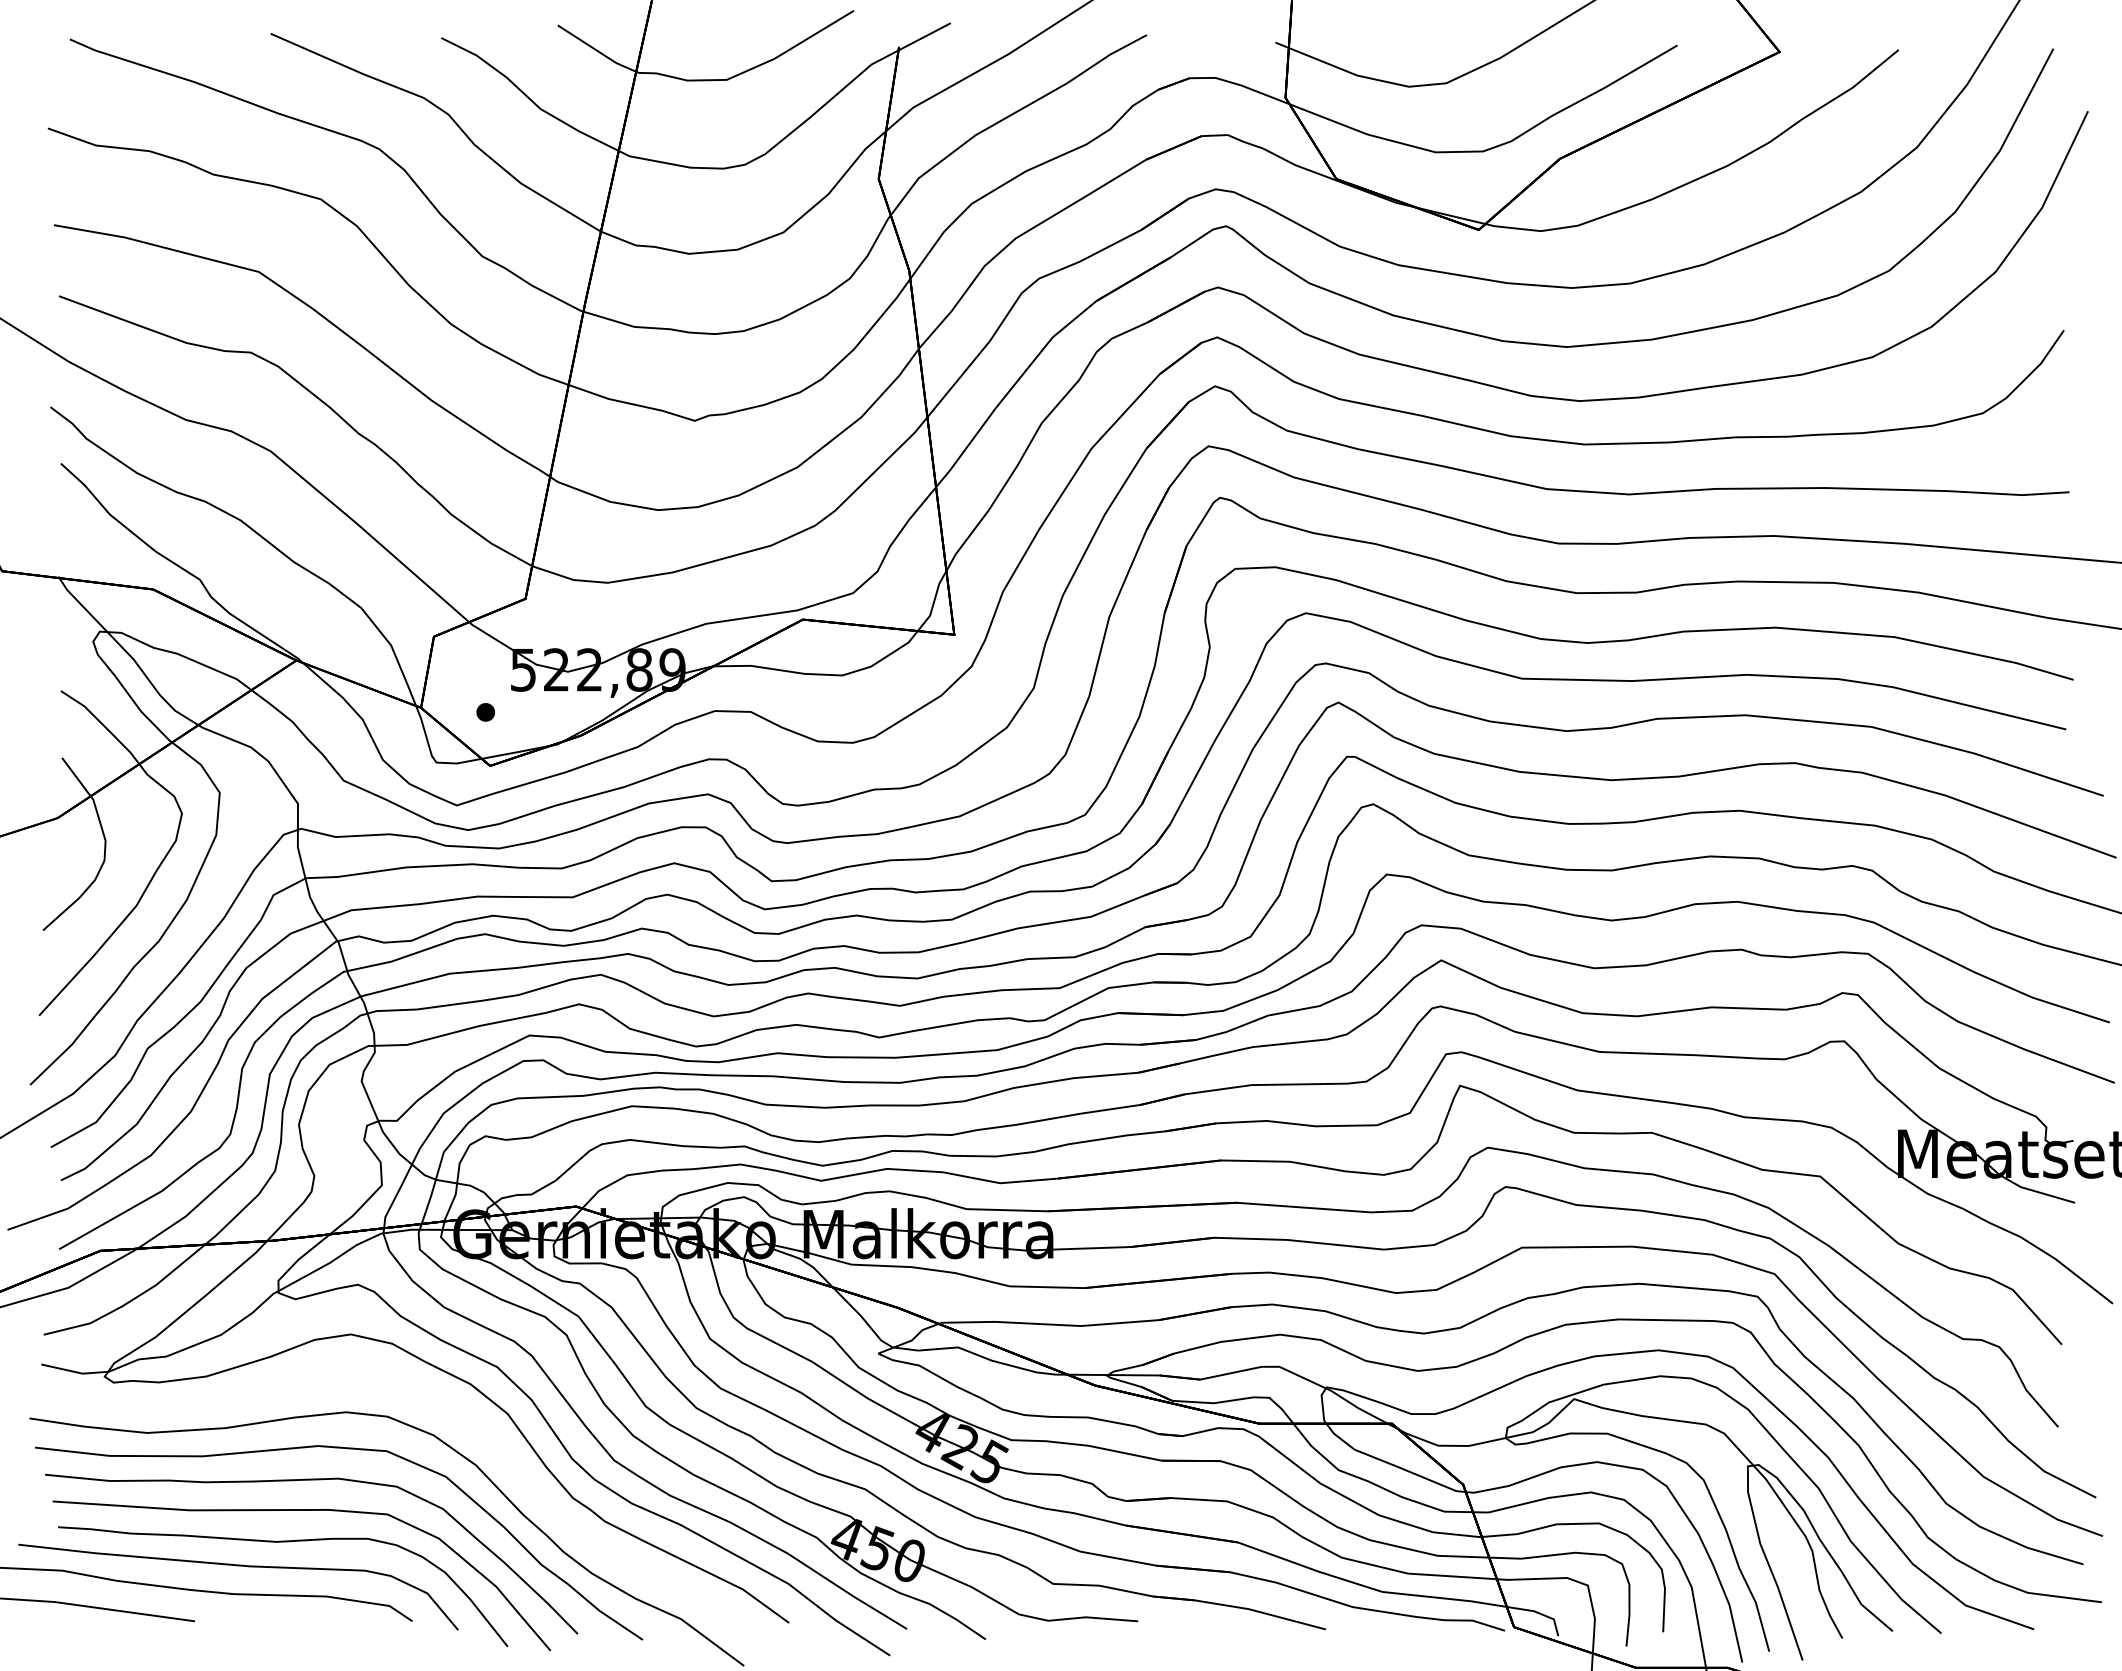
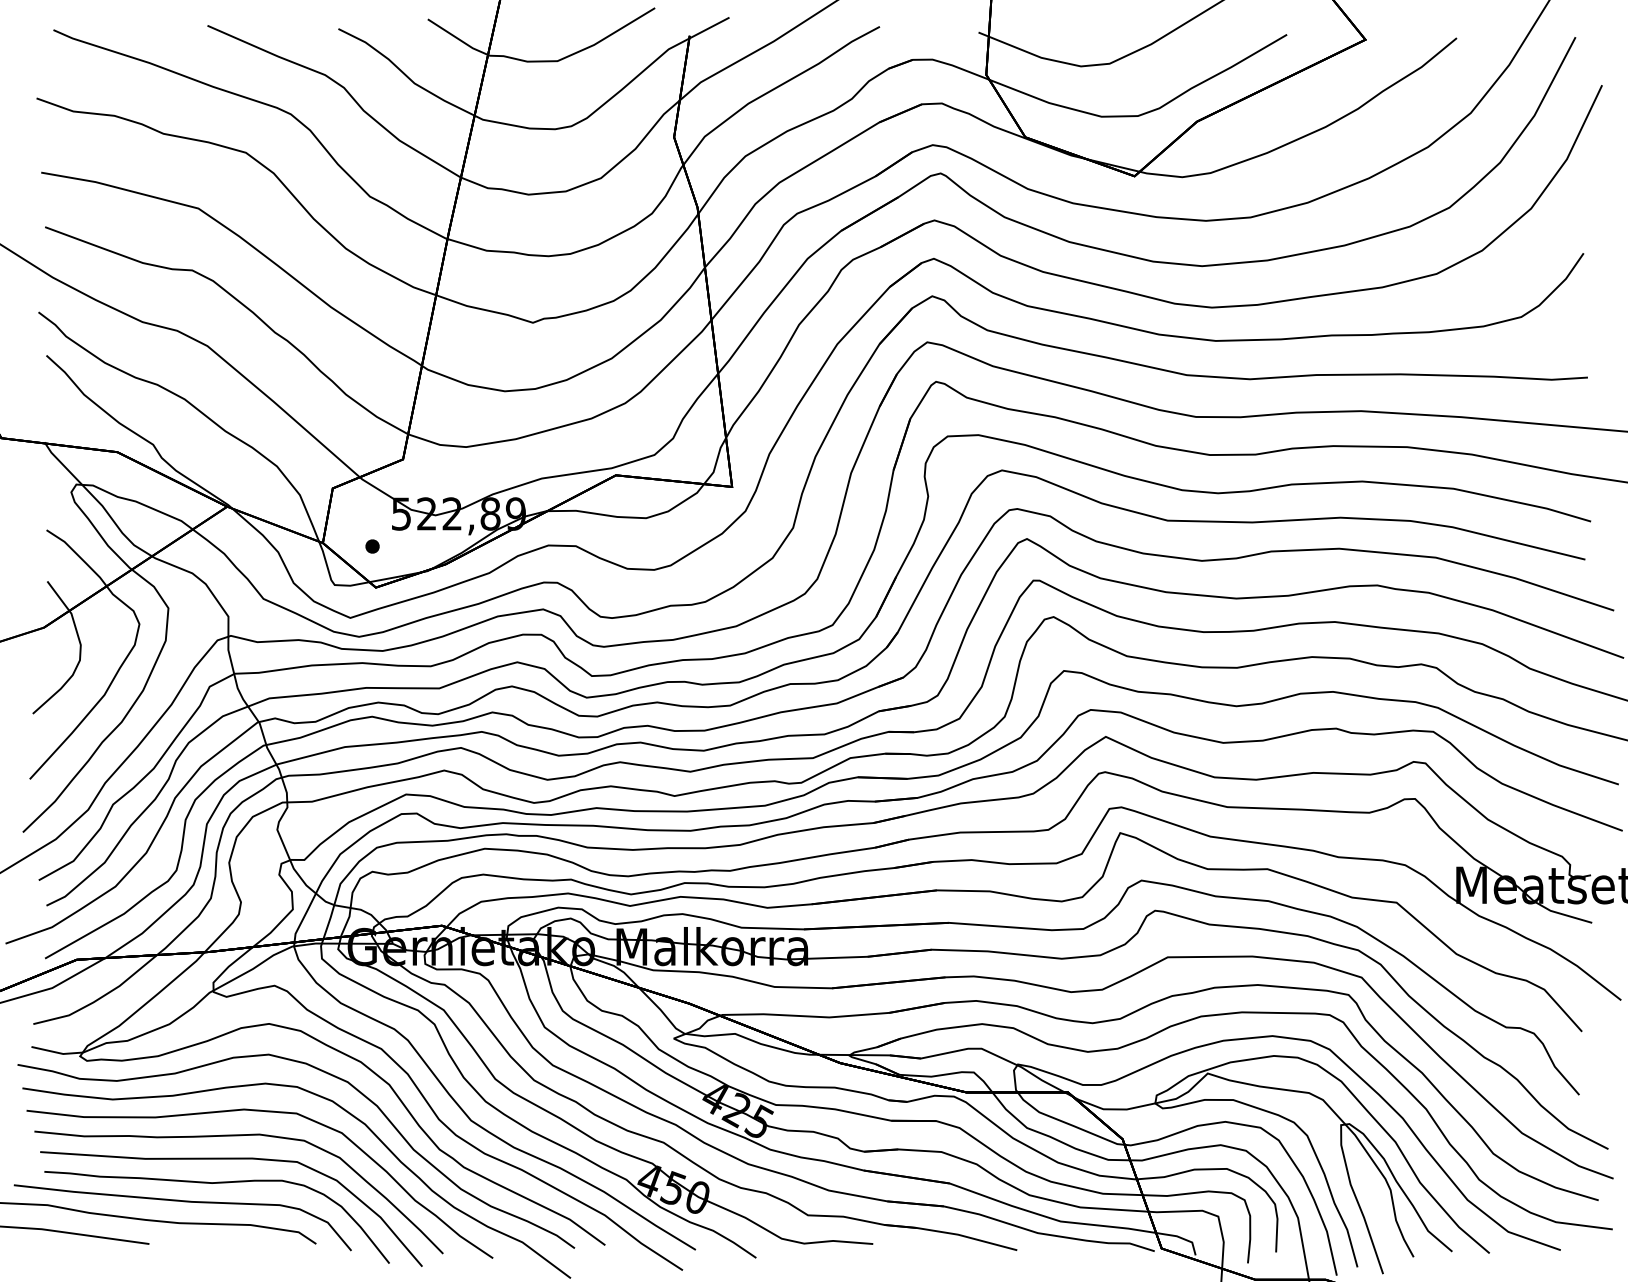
curve: (430, 1401) -> (330, 1075), added

